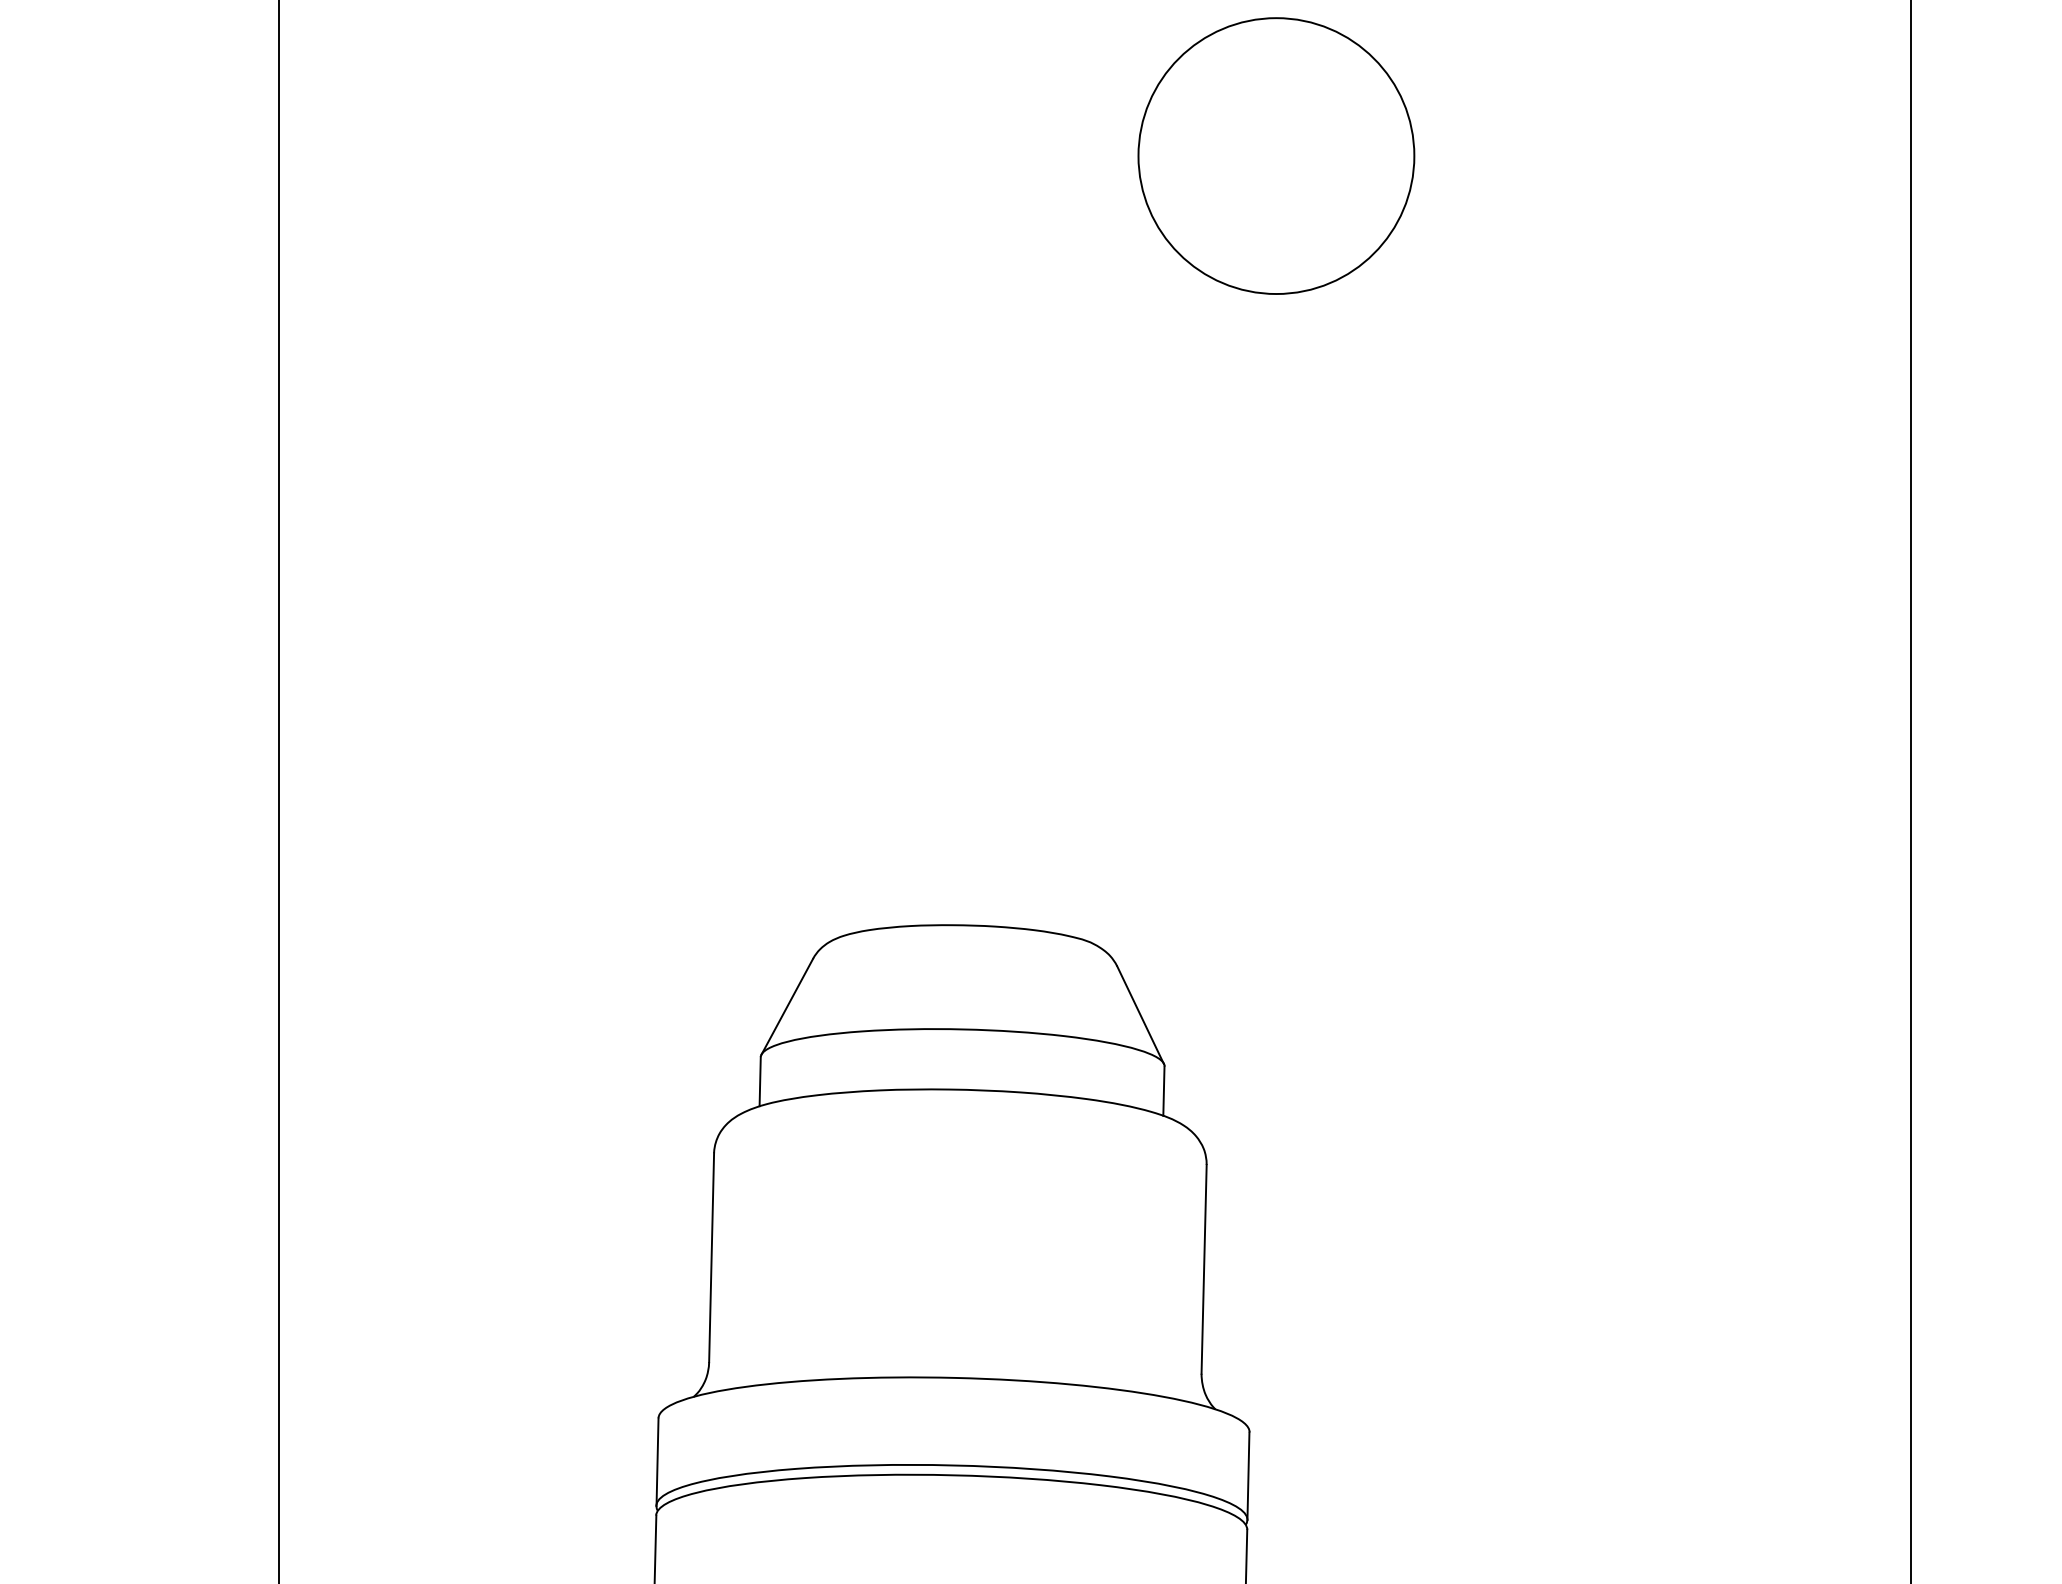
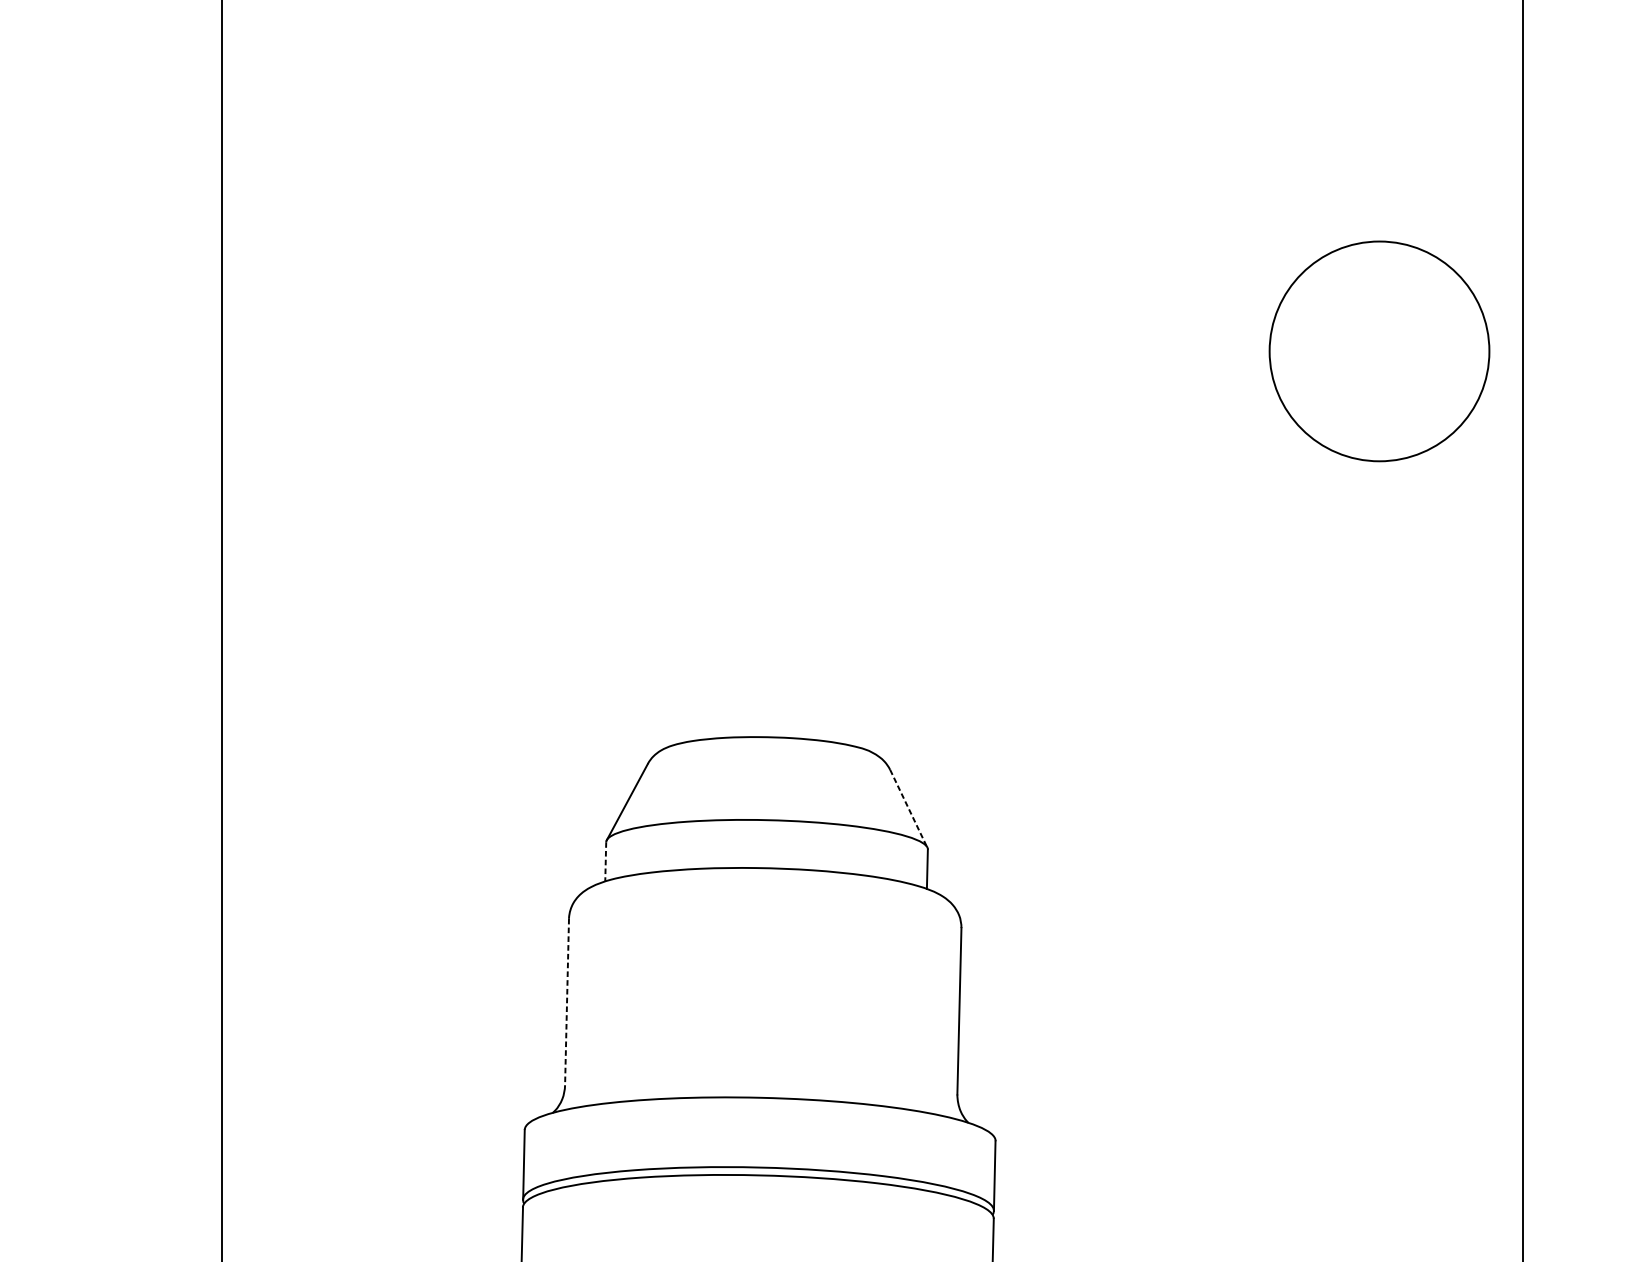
circle: (1276, 155) -> (1379, 350), moved
line: (1140, 1015) -> (908, 809), solid -> dashed
line: (760, 1081) -> (605, 861), solid -> dashed
line: (711, 1258) -> (566, 1002), solid -> dashed

